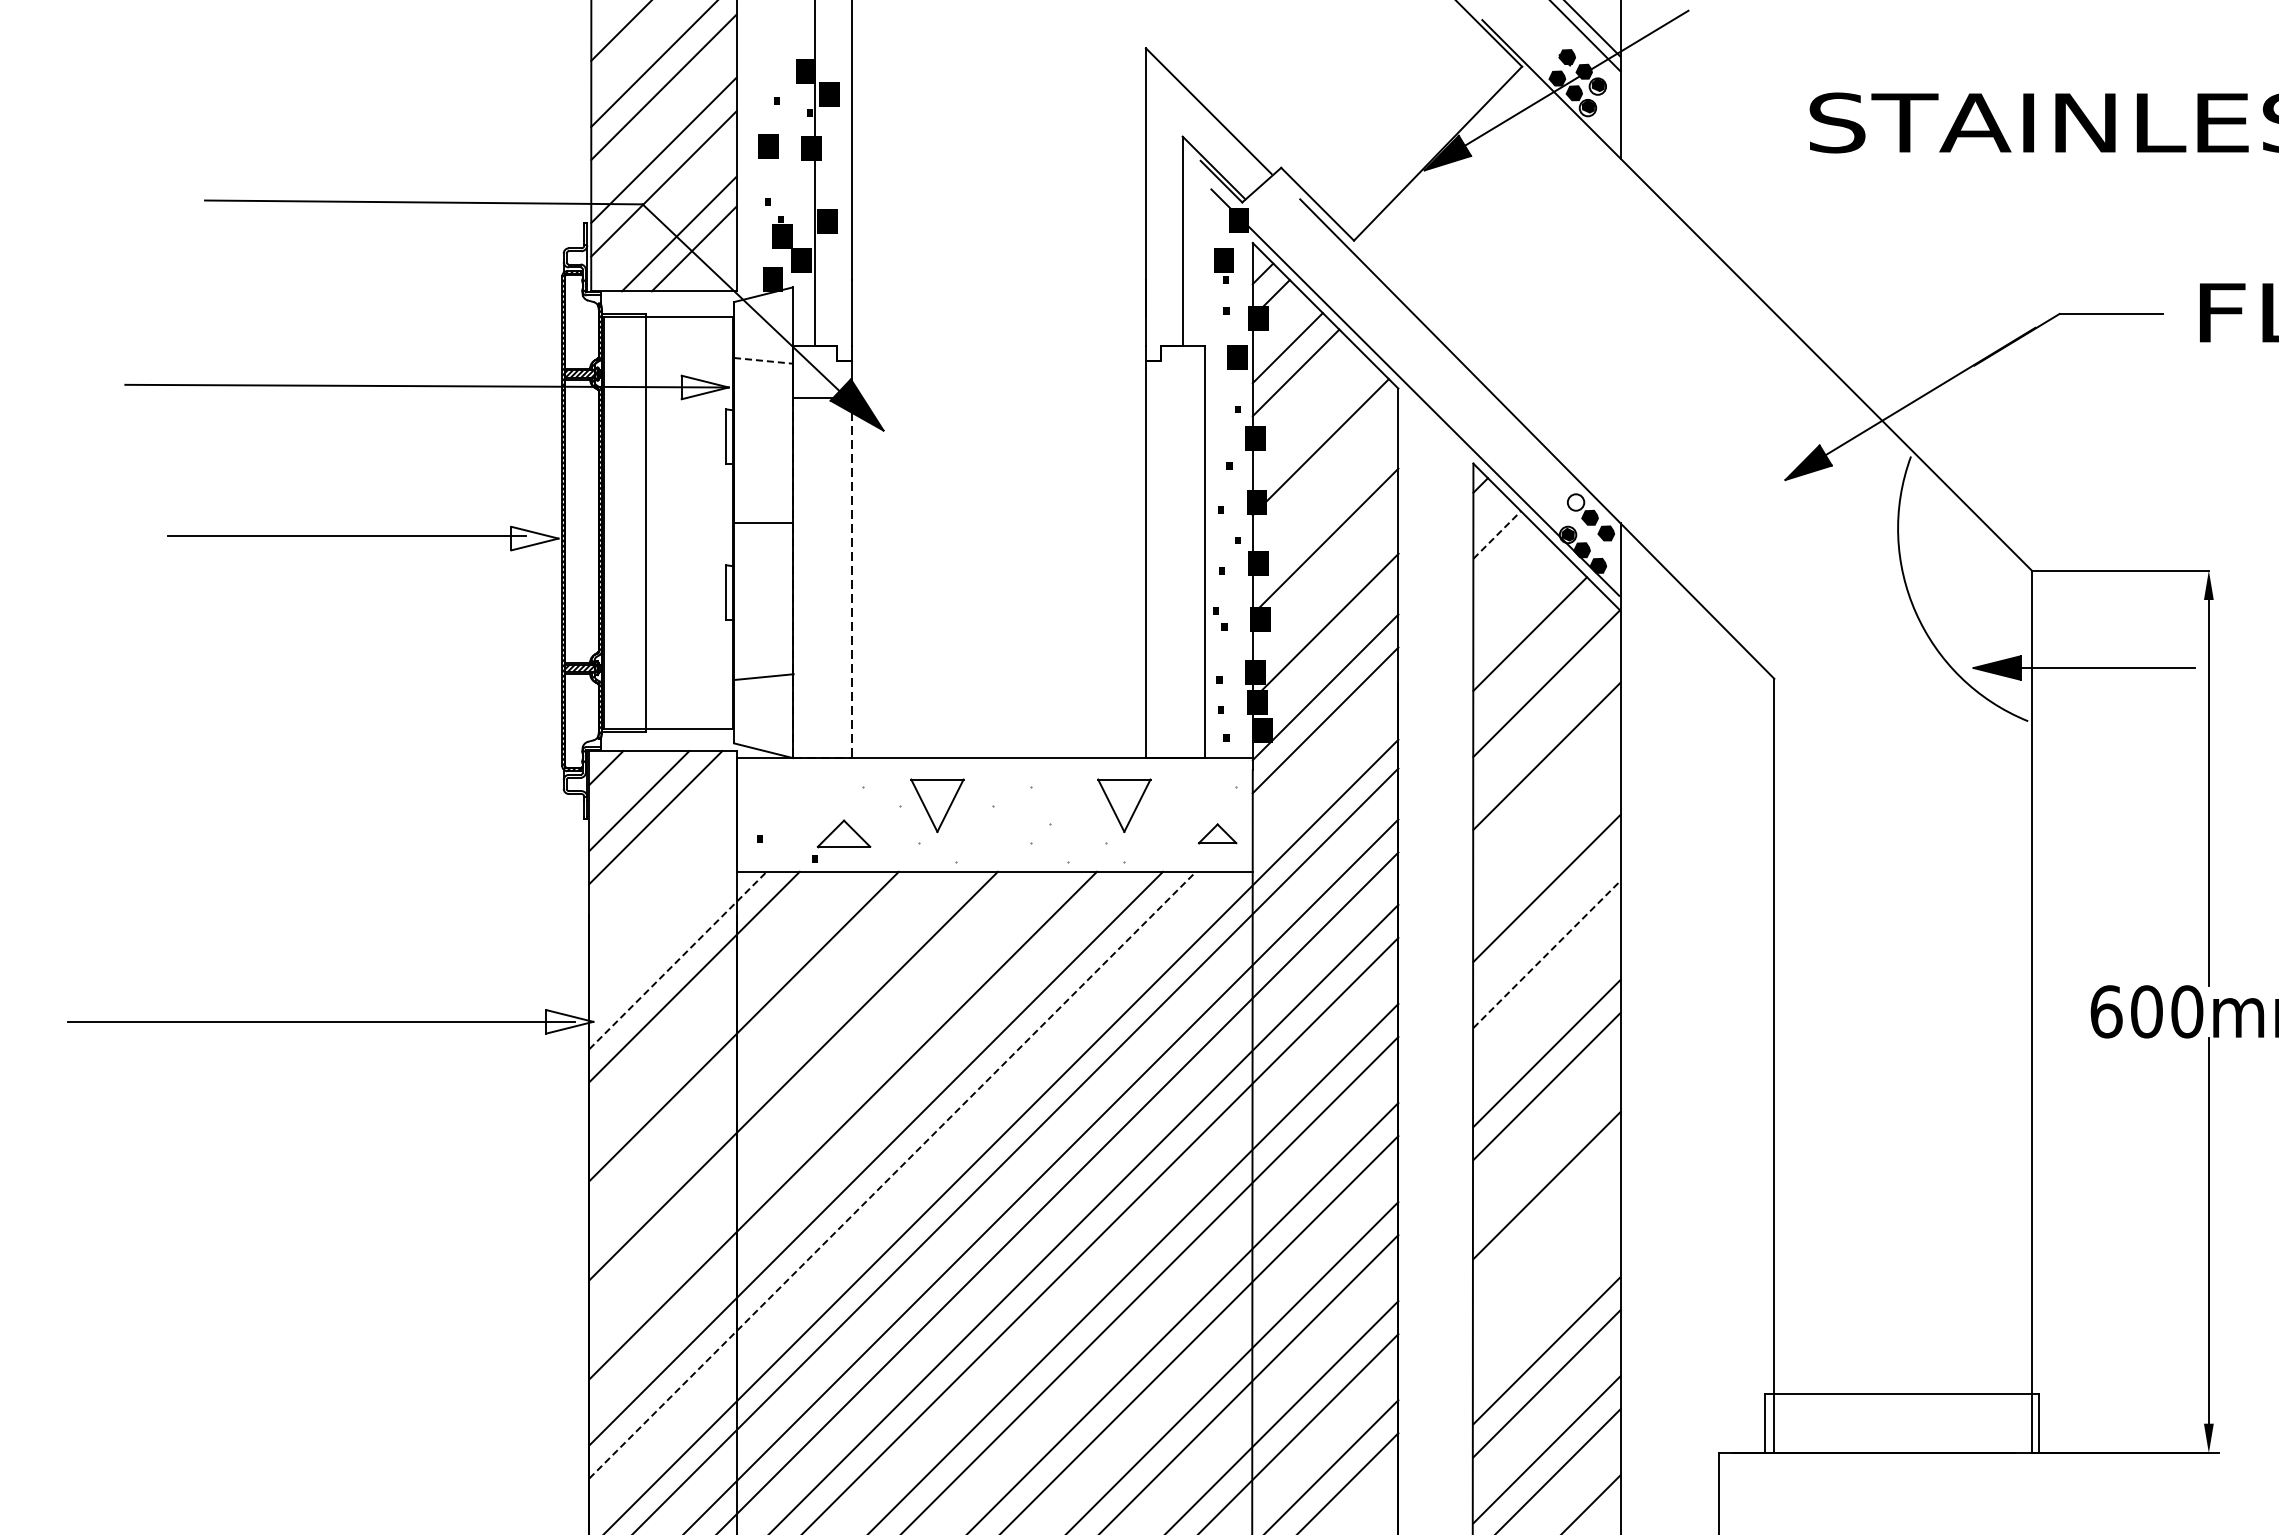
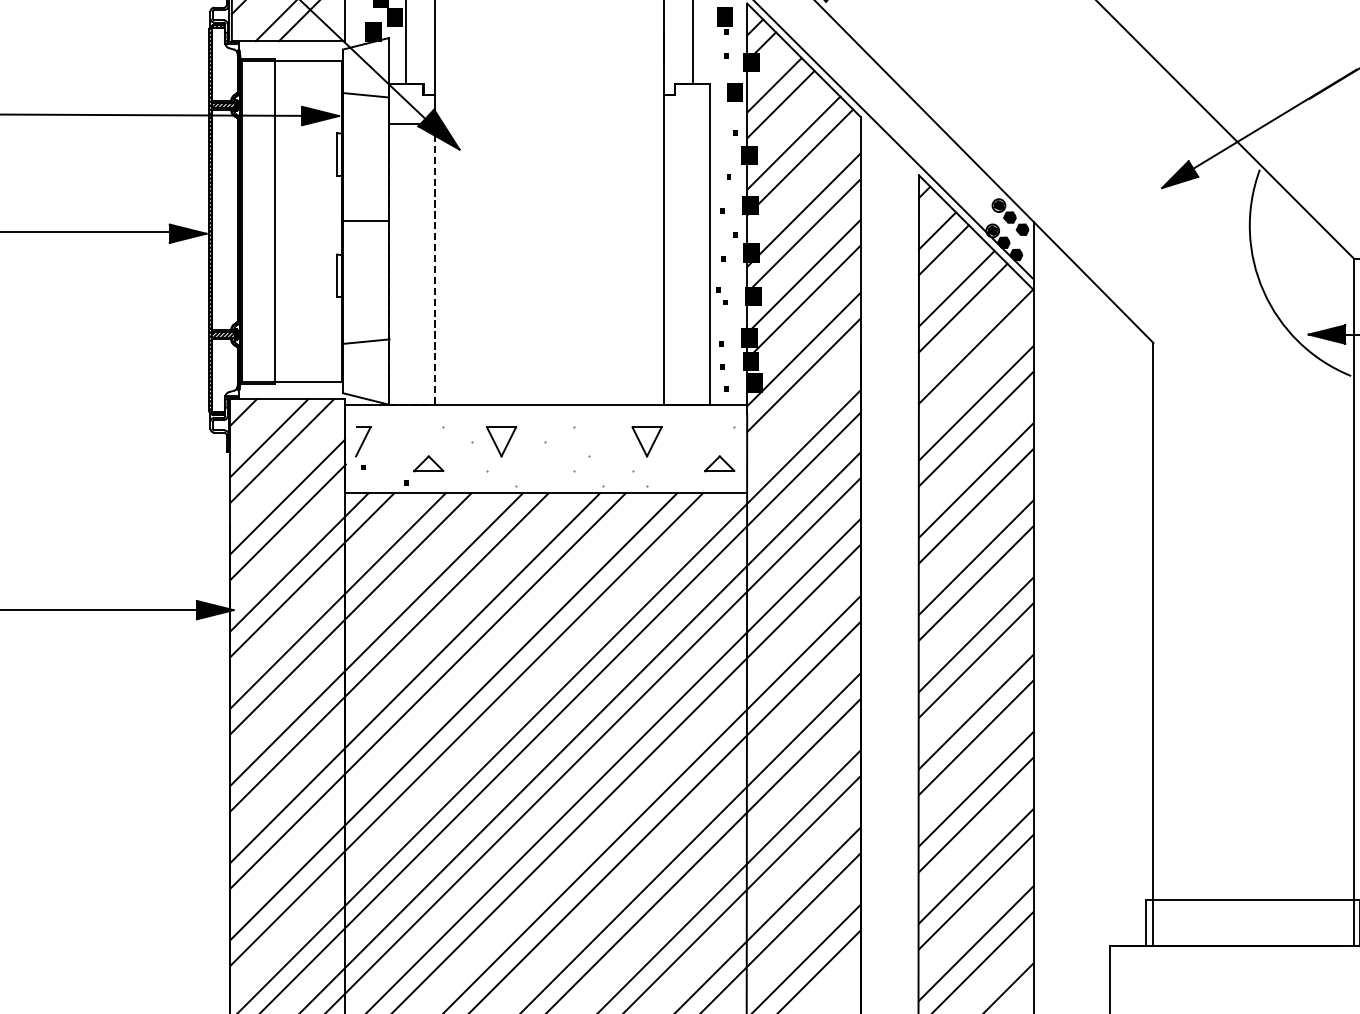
line: (763, 360) -> (366, 95), dashed -> solid
fill: (704, 387) -> (320, 116), added
line: (1312, 422) -> (793, 143), added
fill: (1575, 502) -> (998, 205), added
line: (1325, 508) -> (803, 210), added
line: (1497, 535) -> (937, 231), dashed -> solid
fill: (534, 538) -> (187, 233), added
line: (1505, 559) -> (944, 250), added
line: (1325, 593) -> (803, 276), added
line: (1521, 608) -> (956, 288), added
line: (1546, 788) -> (975, 428), added
part: (759, 805) -> (362, 441), added
part: (937, 805) -> (501, 441), size x0.71
part: (1123, 805) -> (646, 441), size x0.71
part: (843, 833) -> (428, 463), size x0.71
line: (1546, 854) -> (975, 479), added
line: (662, 876) -> (287, 496), added
line: (663, 908) -> (288, 521), added
line: (1547, 954) -> (976, 557), dashed -> solid
line: (678, 960) -> (299, 562), dashed -> solid
line: (1546, 987) -> (975, 583), added
line: (727, 1009) -> (338, 600), added
fill: (569, 1021) -> (214, 609), added
line: (776, 1059) -> (376, 639), added
line: (826, 1108) -> (415, 677), added
line: (1546, 1152) -> (975, 711), added
line: (892, 1175) -> (466, 729), dashed -> solid
line: (1546, 1251) -> (975, 789), added
line: (1546, 1284) -> (975, 814), added

